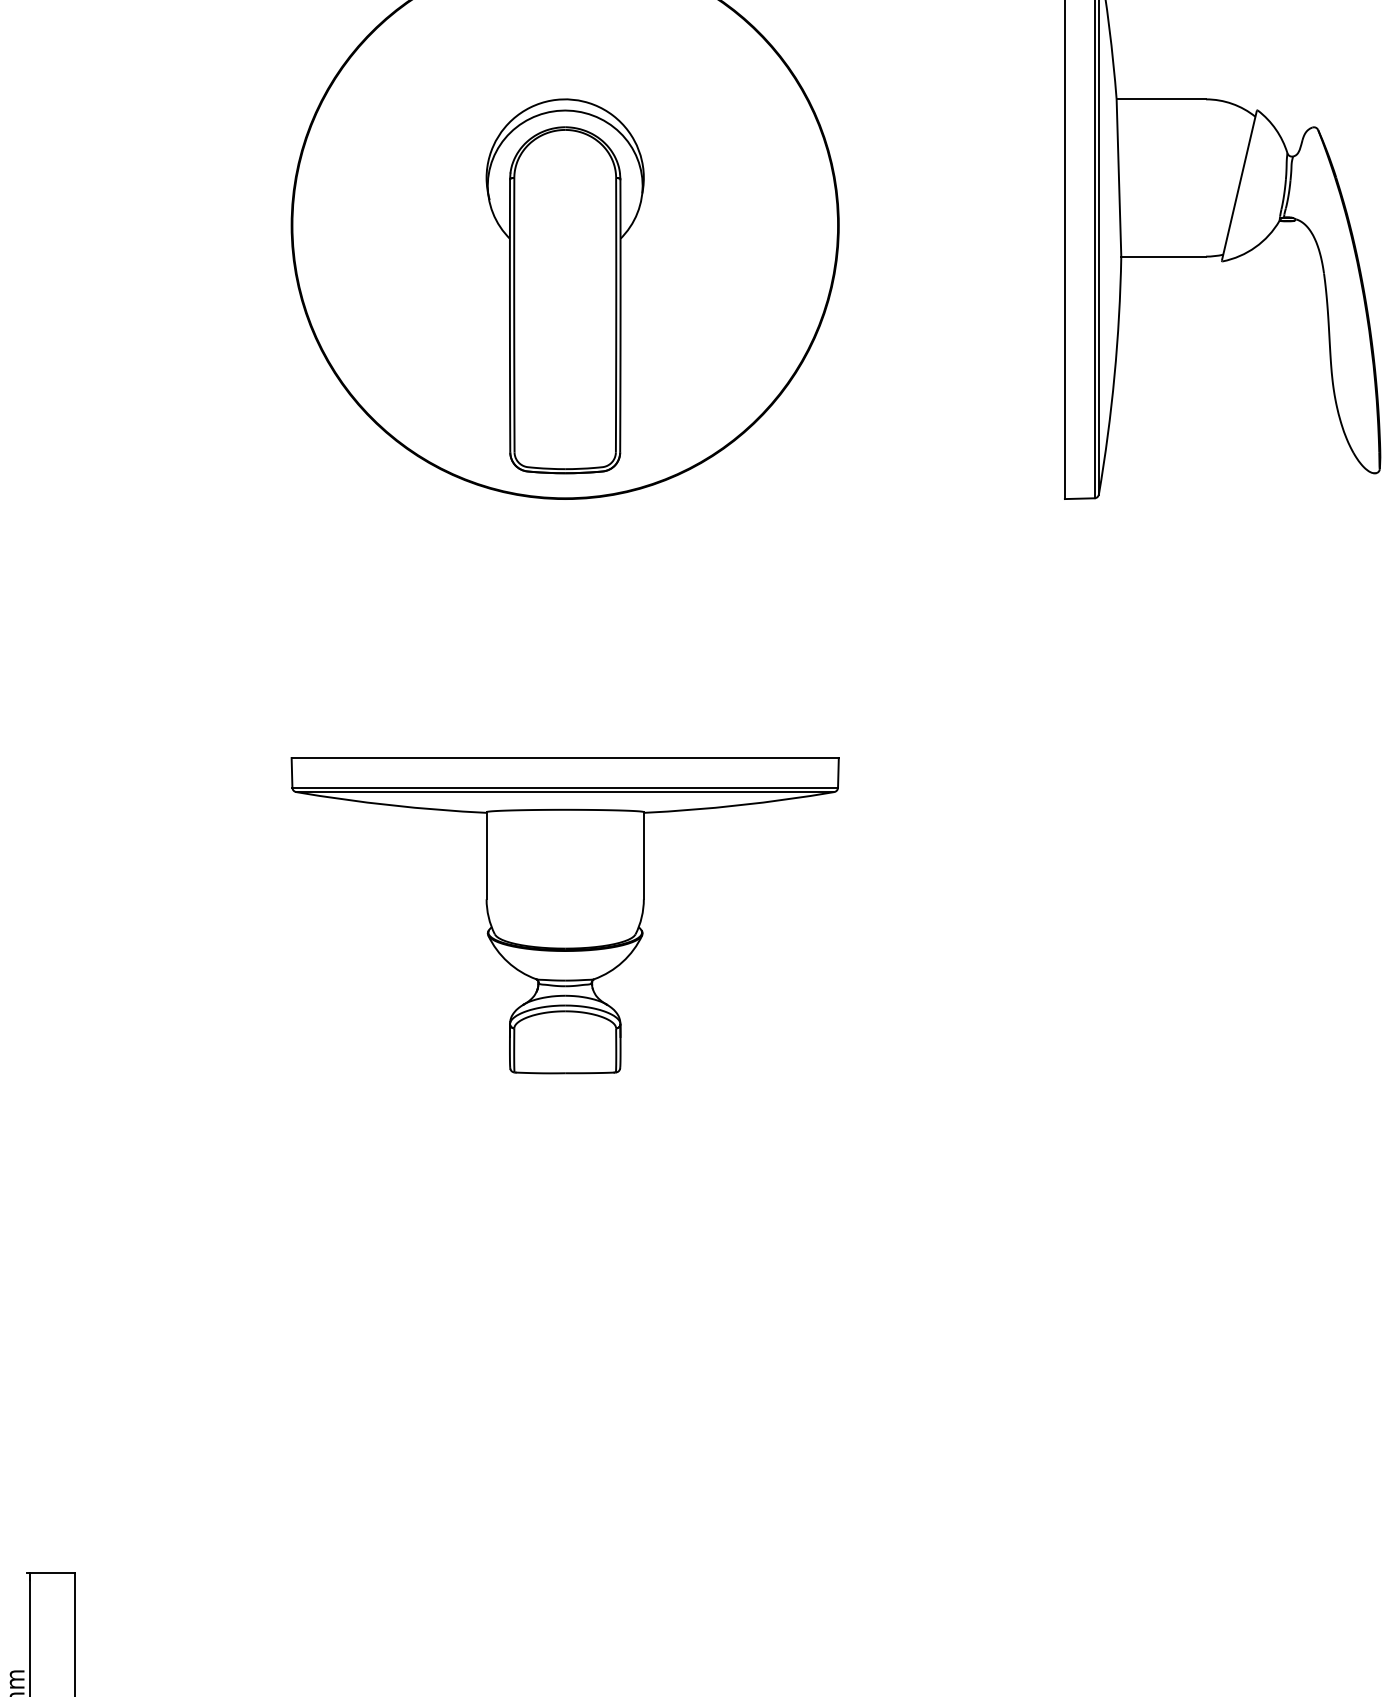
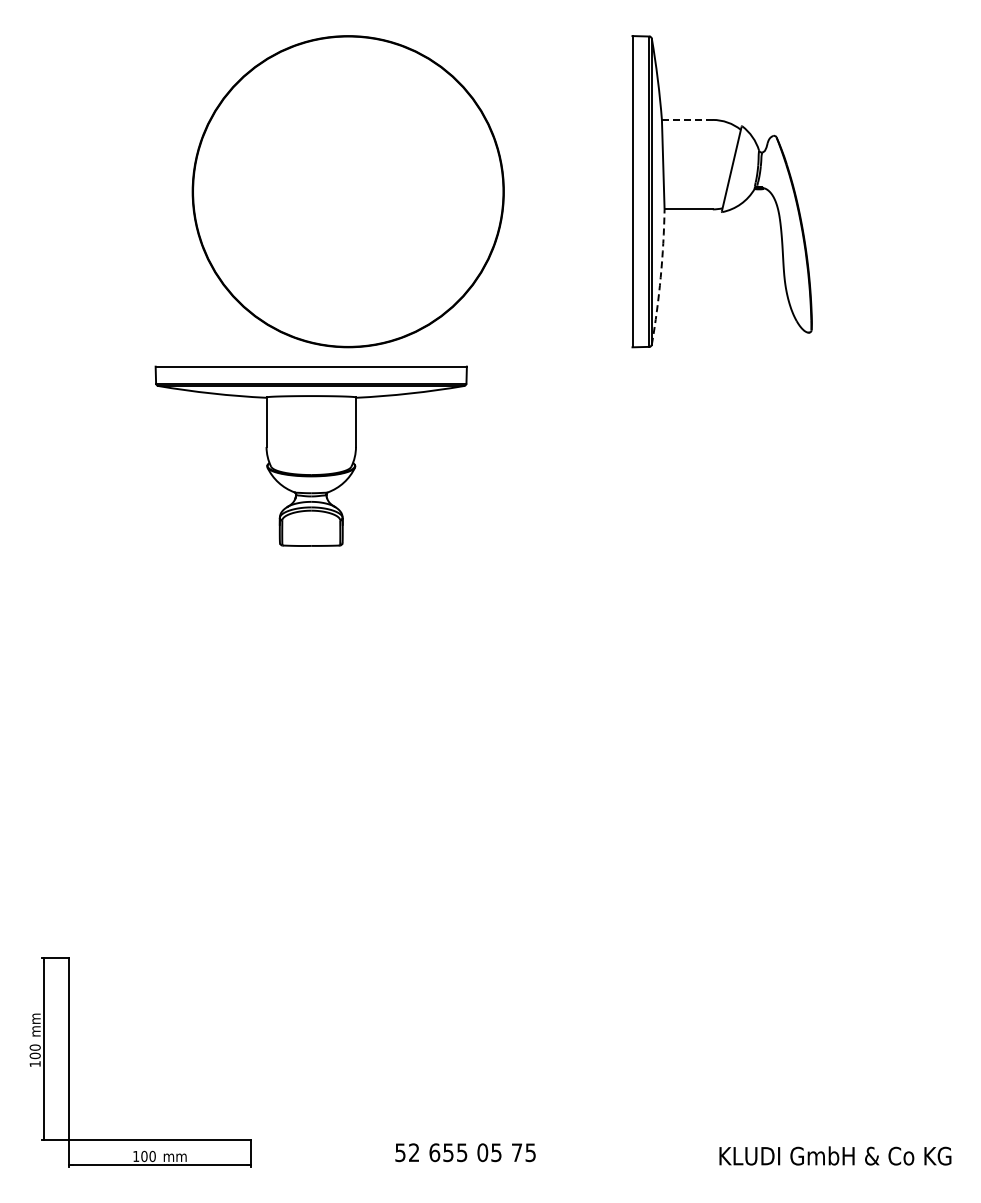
line: (1159, 98) -> (686, 119), solid -> dashed
part: (563, 286) -> (347, 226), removed
arc: (1114, 376) -> (660, 277), solid -> dashed
part: (563, 914) -> (310, 455), moved

